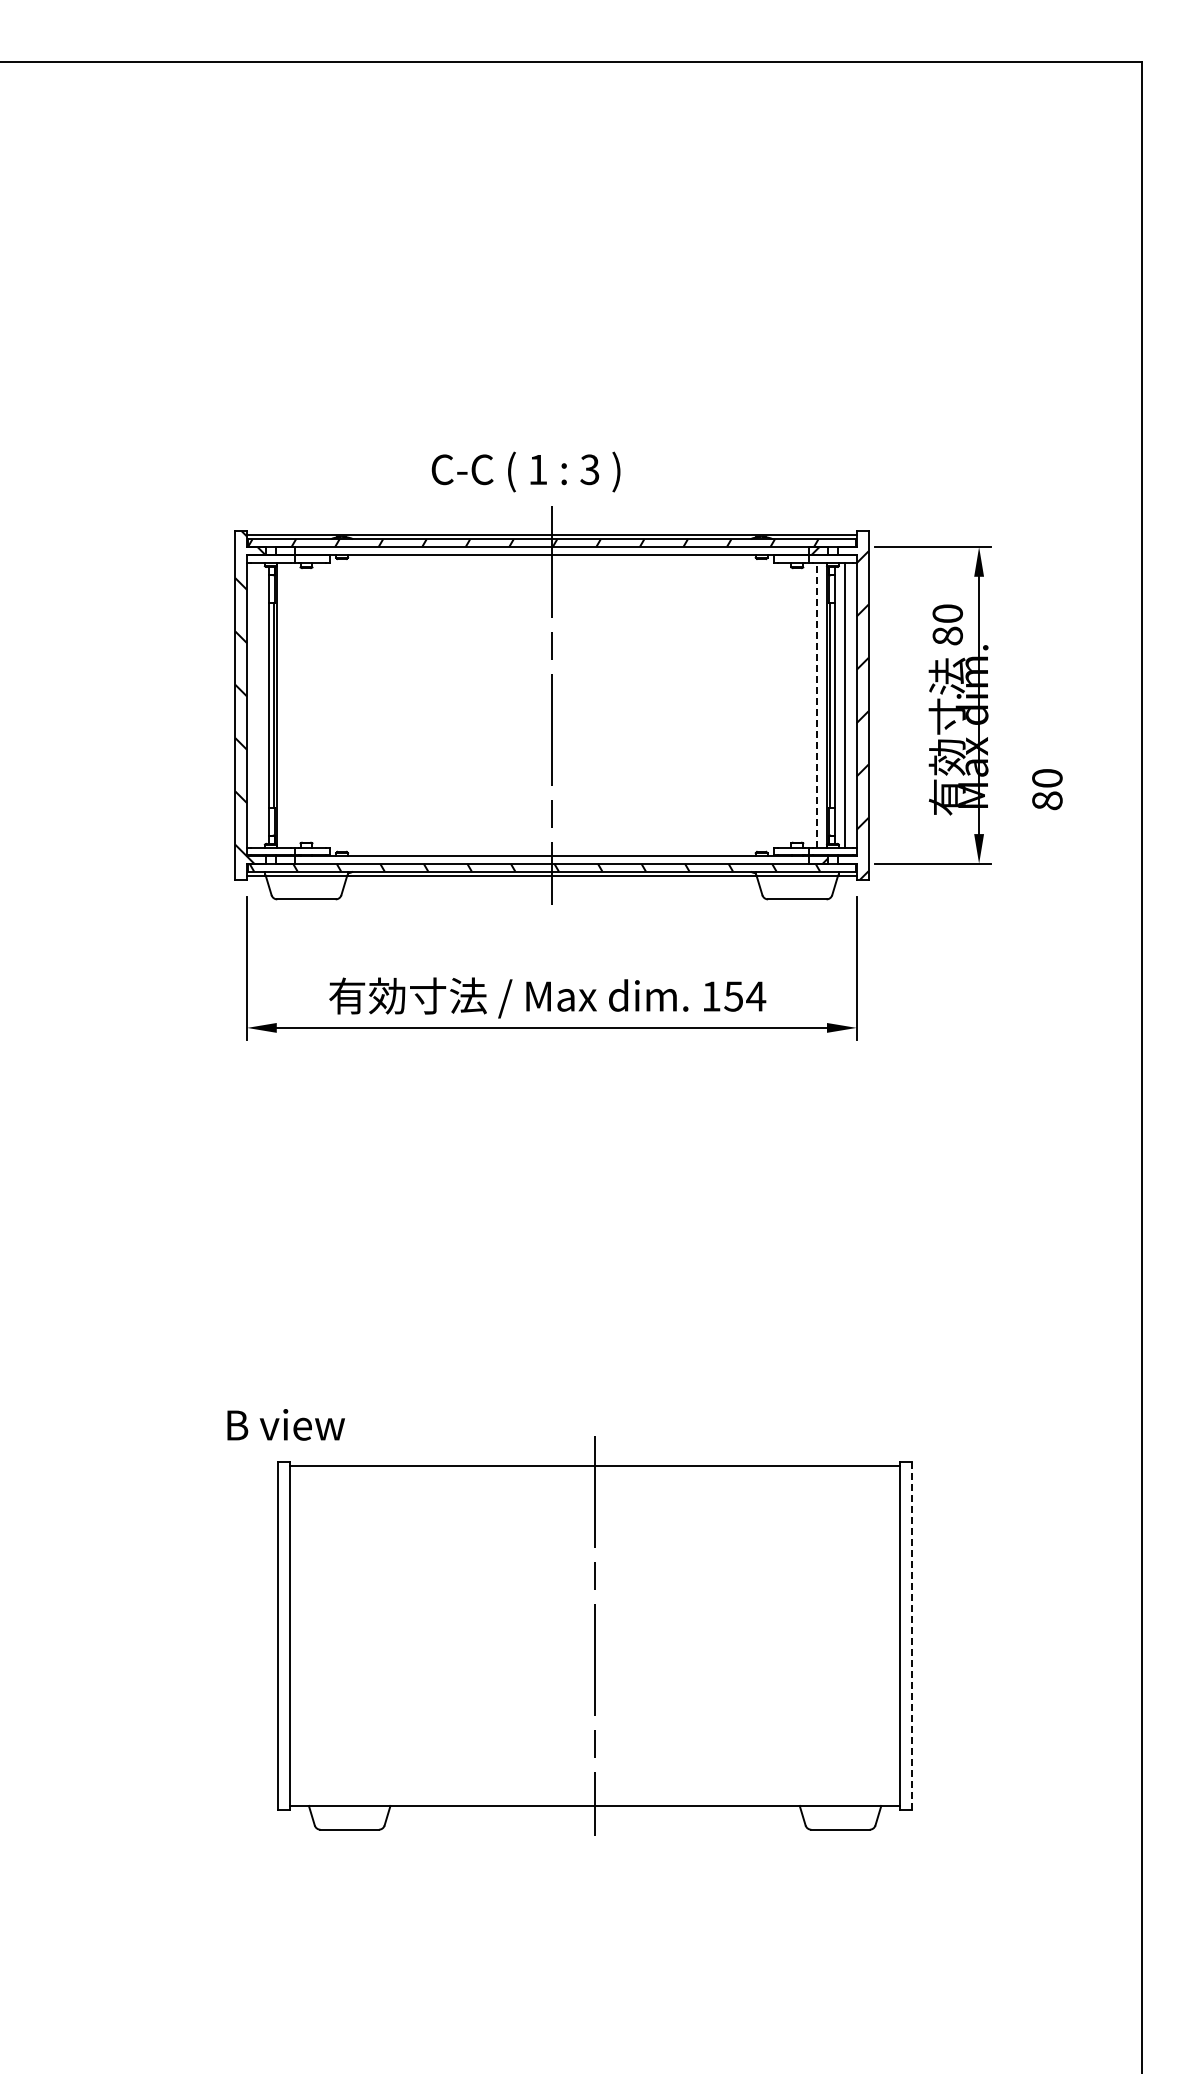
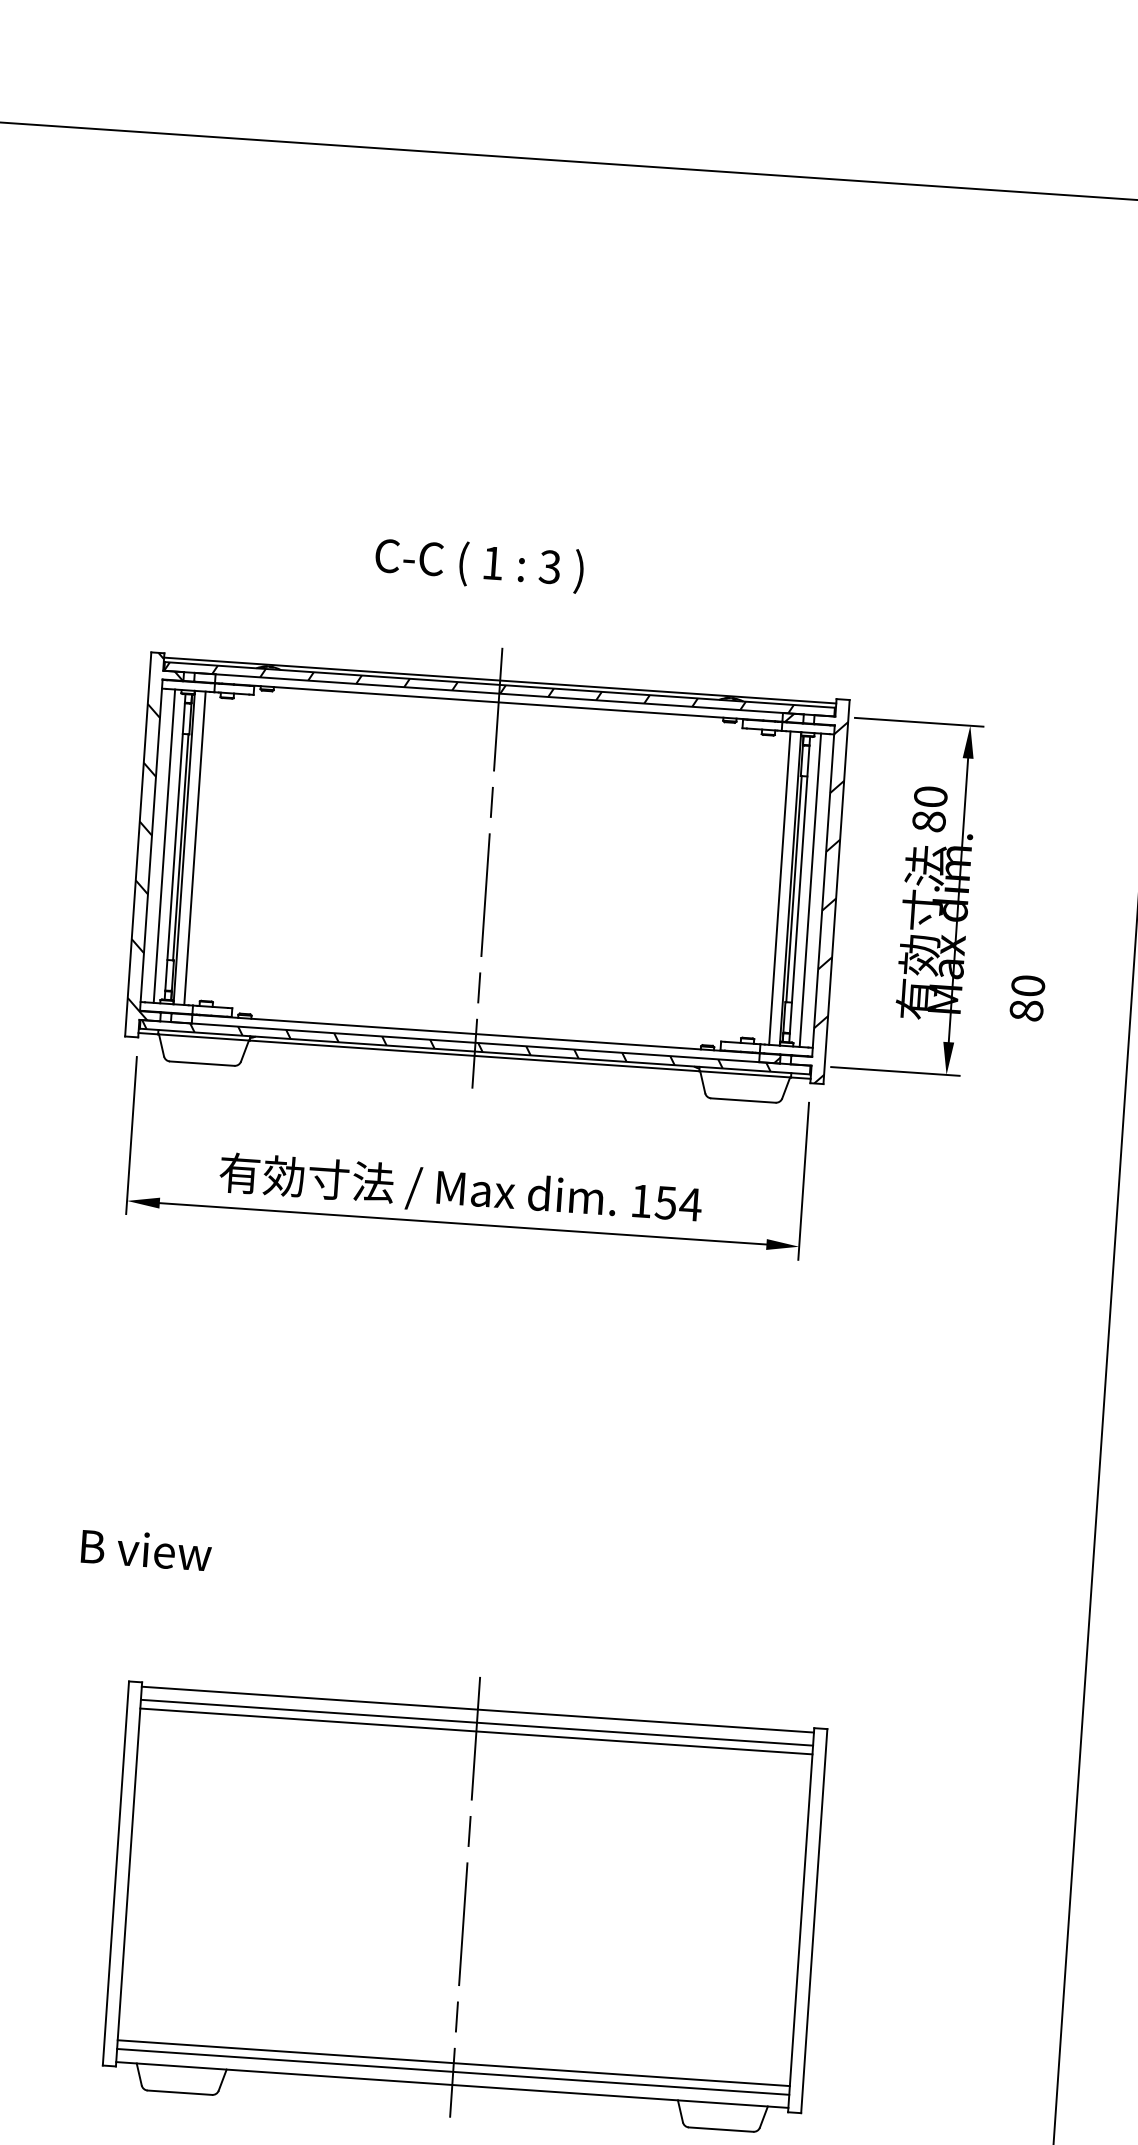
text: (525, 471) -> (478, 564), moved
line: (817, 704) -> (780, 887), dashed -> solid
line: (259, 705) -> (164, 846), added
line: (286, 705) -> (194, 848), added
text: (285, 1424) -> (145, 1549), moved
line: (594, 1477) -> (476, 1722), added
line: (594, 1485) -> (475, 1731), added
line: (911, 1636) -> (813, 1921), dashed -> solid
line: (594, 1786) -> (453, 2063), added
line: (594, 1794) -> (452, 2072), added

